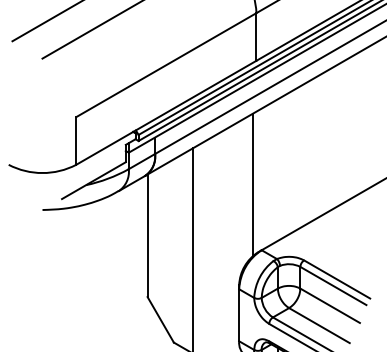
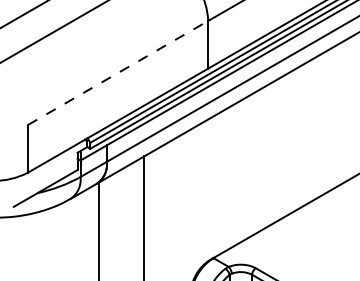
line: (166, 64) -> (118, 72), solid -> dashed
line: (252, 184) -> (204, 192), removed

